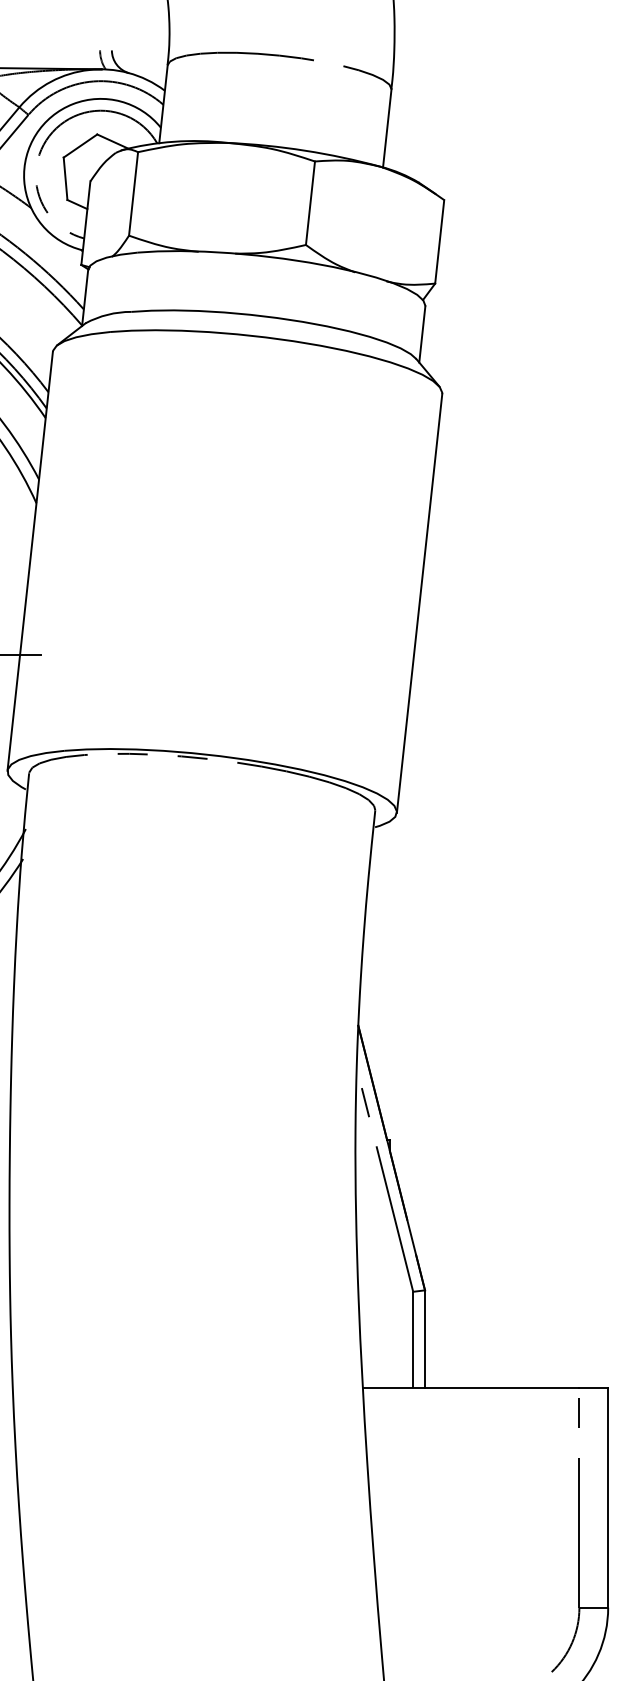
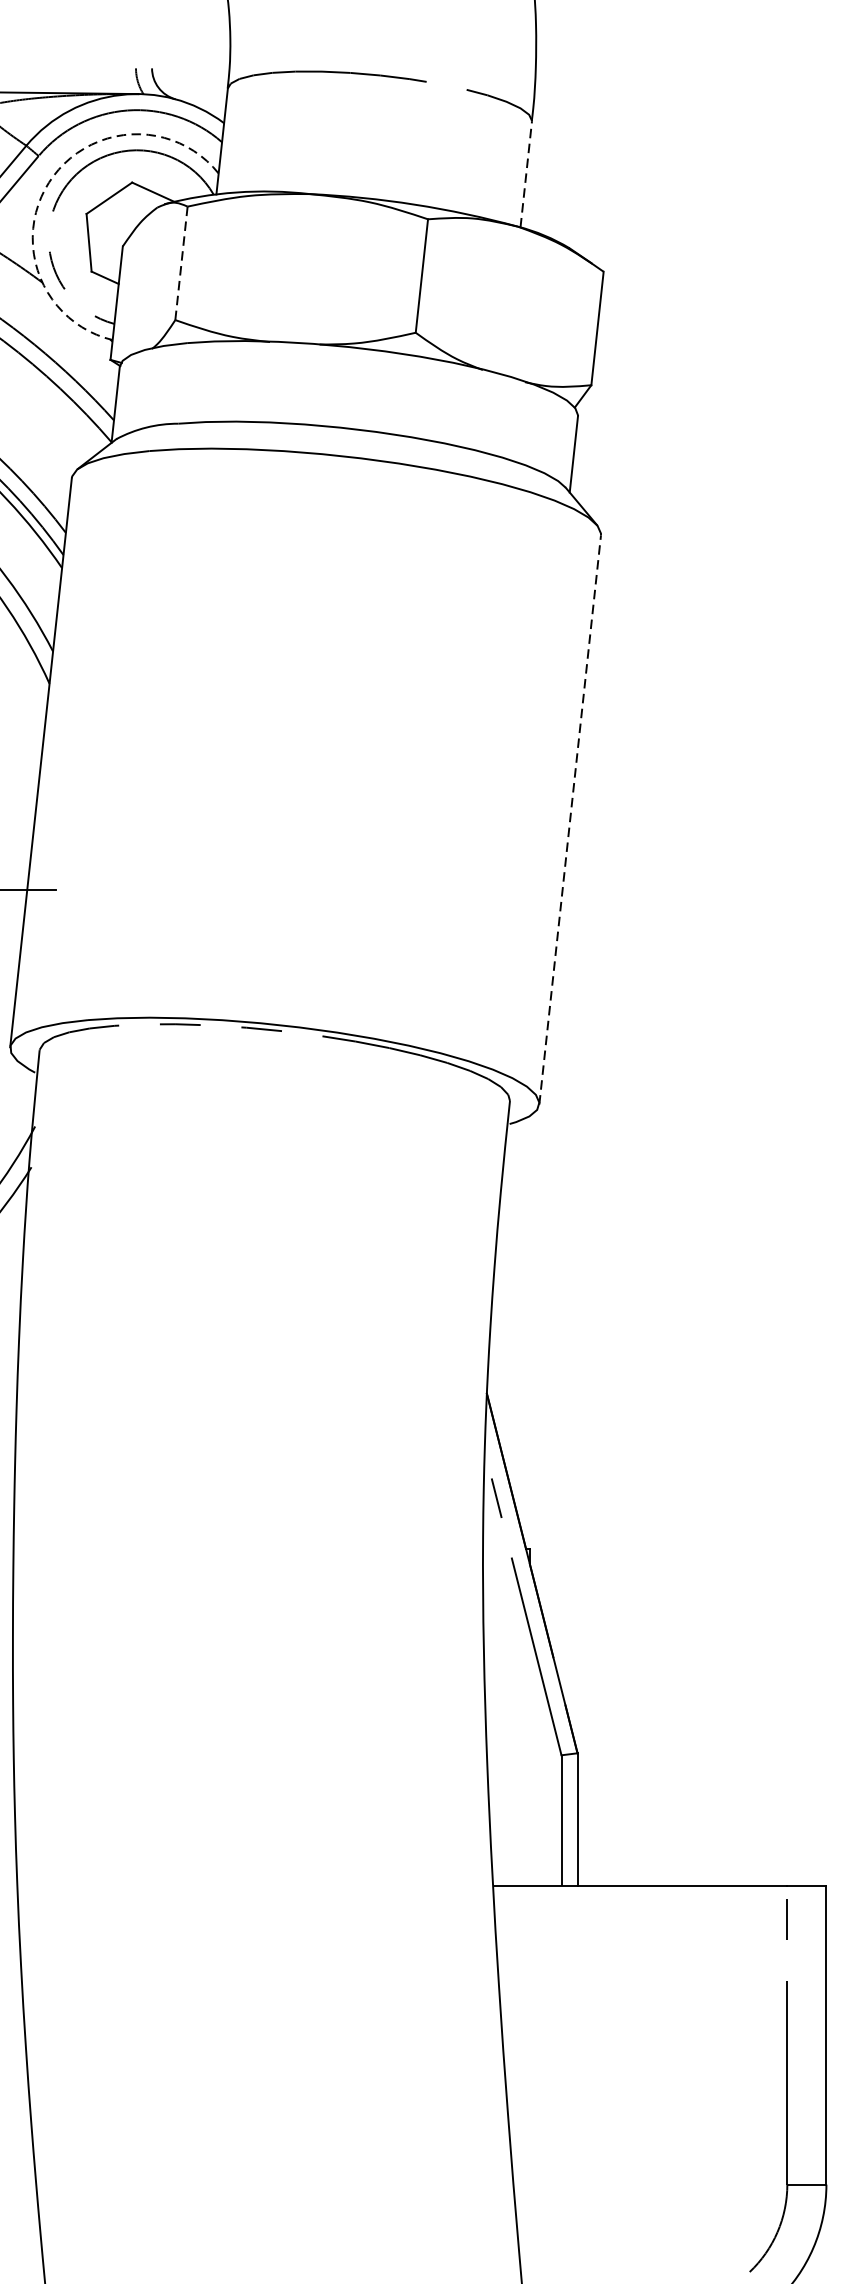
line: (387, 127) -> (526, 173), solid -> dashed
arc: (36, 134) -> (49, 182), solid -> dashed
line: (133, 193) -> (181, 262), solid -> dashed
line: (419, 603) -> (570, 819), solid -> dashed

